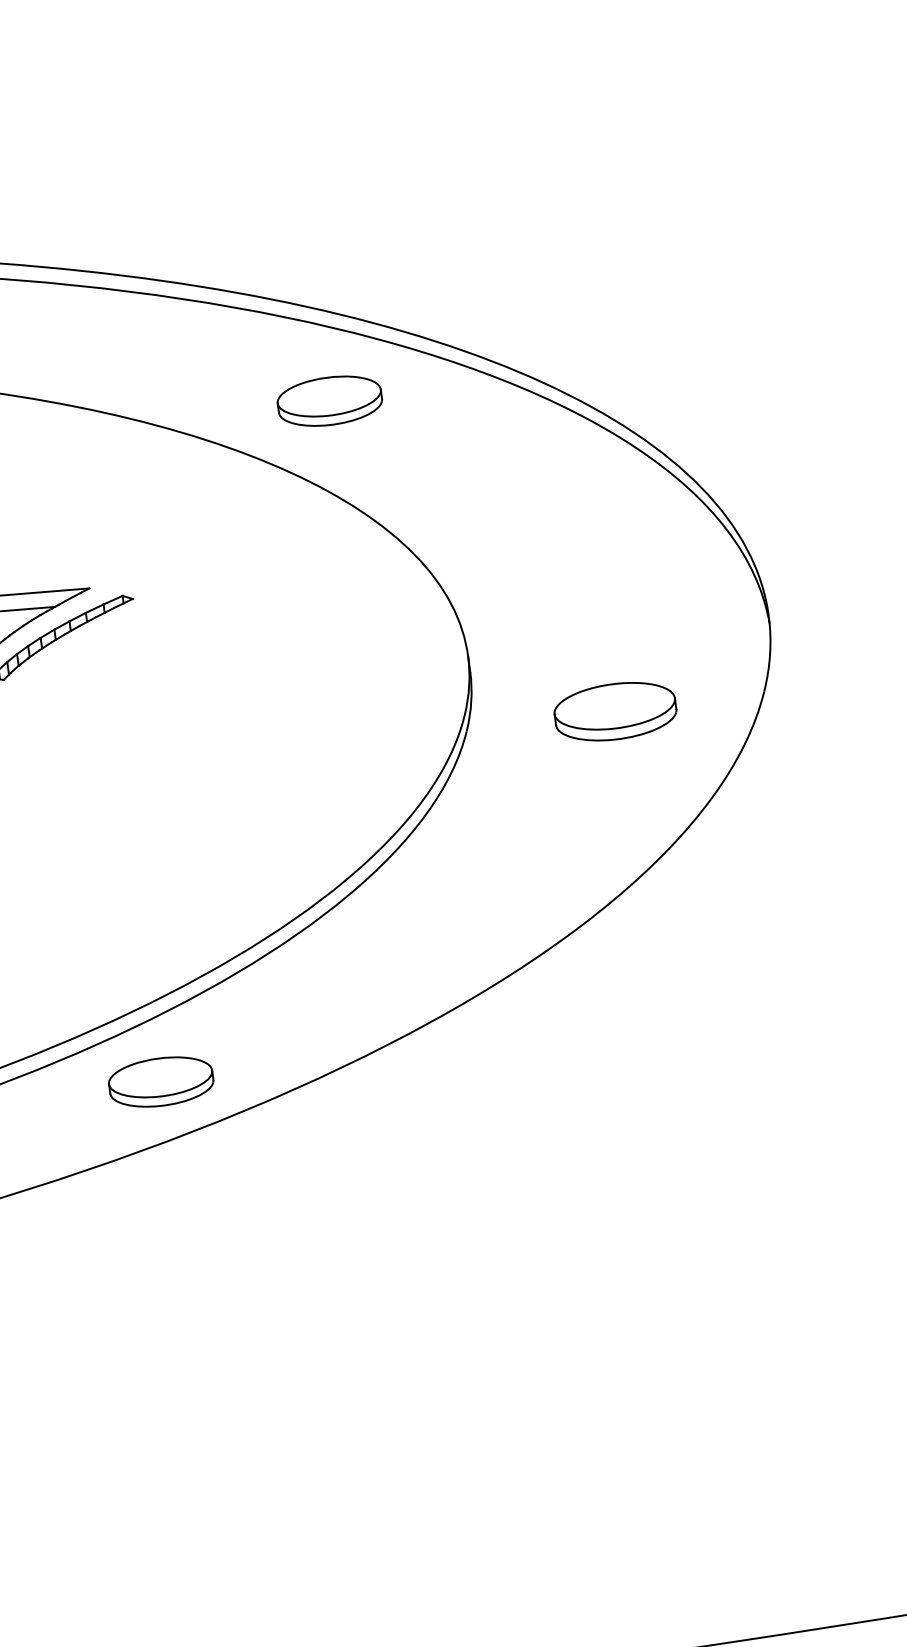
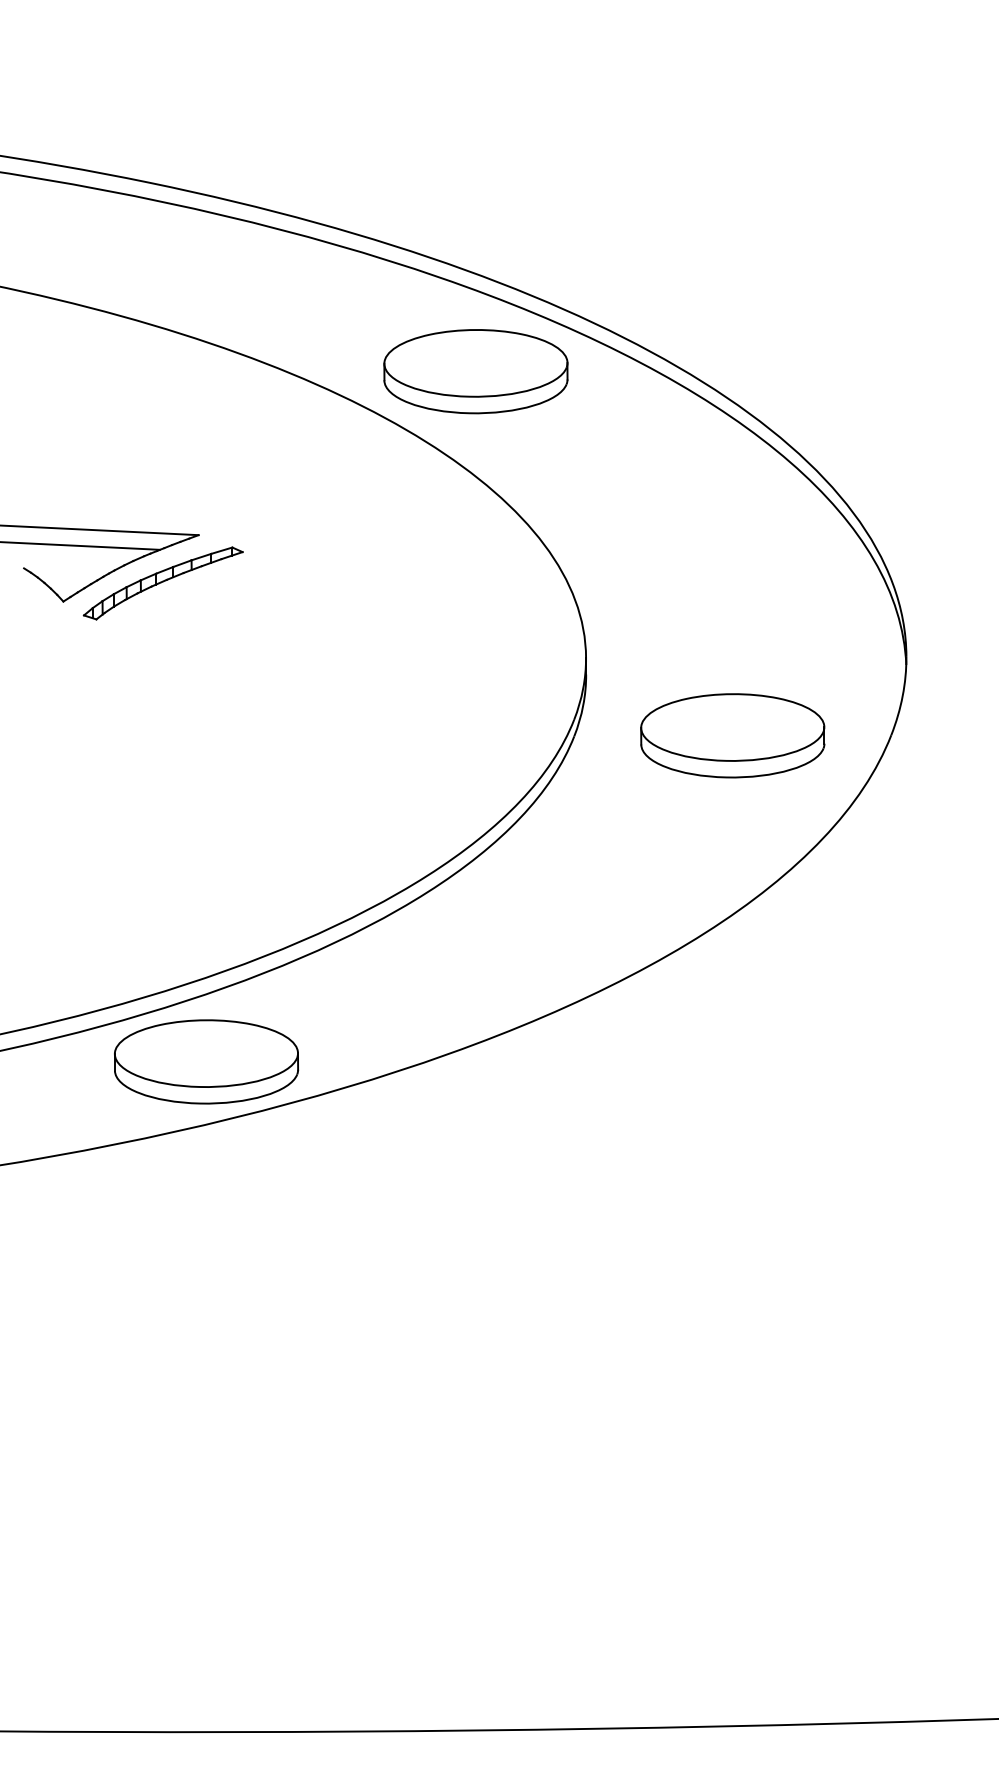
part: (329, 400) -> (475, 371), size x1.67
part: (615, 711) -> (732, 735), size x1.43
part: (160, 1081) -> (206, 1061), size x1.67

